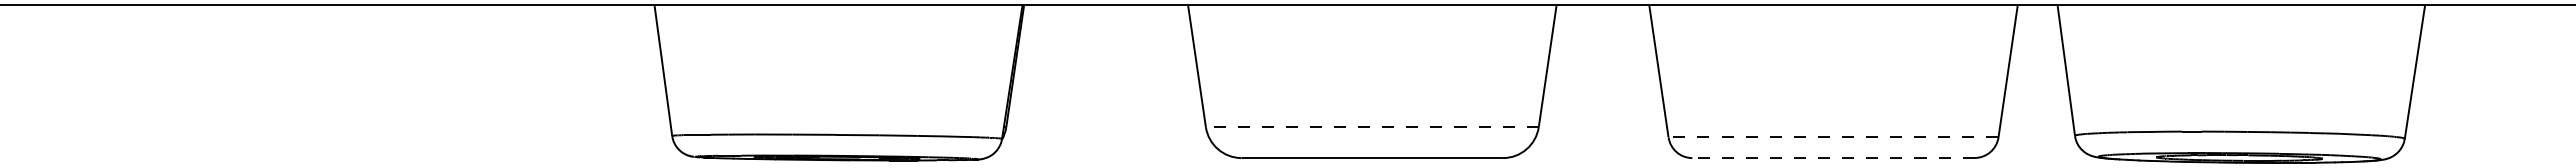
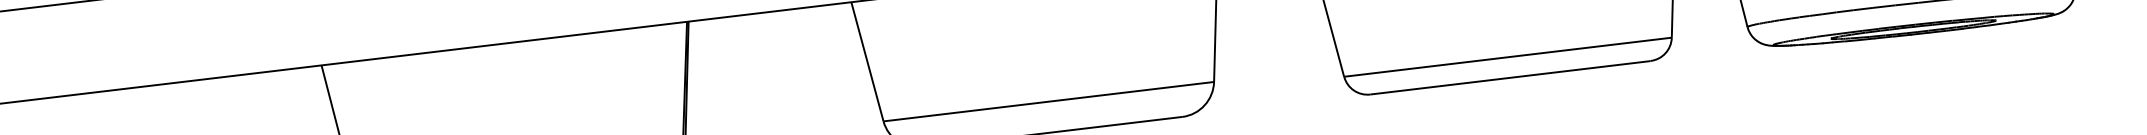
line: (1371, 127) -> (1048, 102), dashed -> solid
line: (1833, 137) -> (1507, 57), dashed -> solid
line: (1833, 158) -> (1510, 78), dashed -> solid

